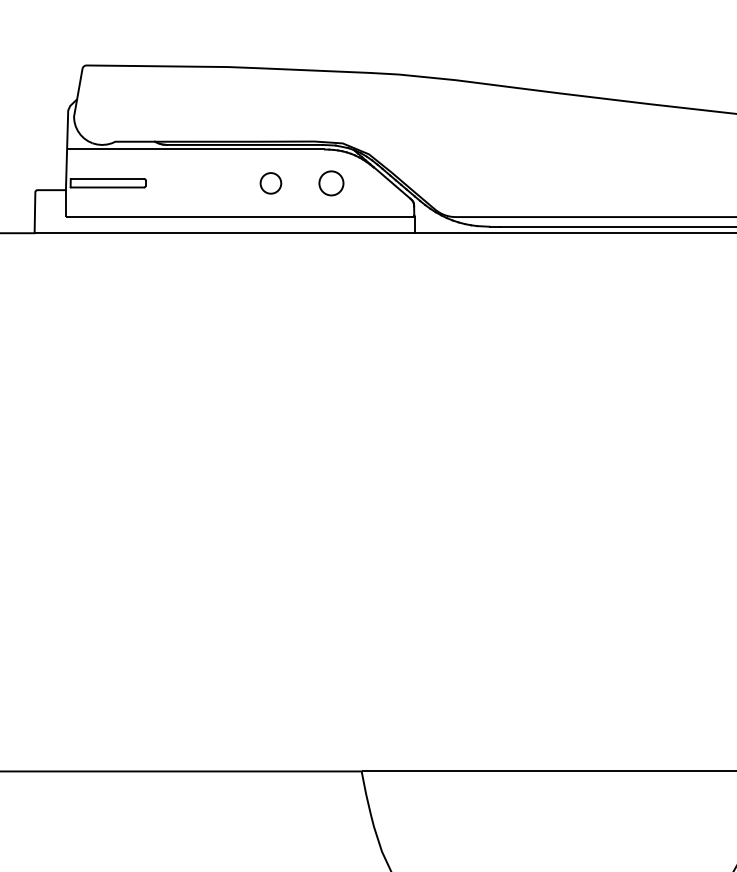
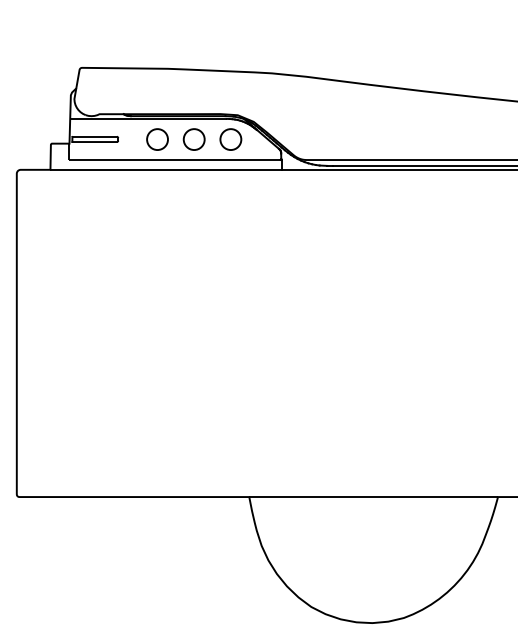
circle: (210, 183) -> (157, 139), added
circle: (269, 183) -> (193, 139), size x1.67
circle: (330, 183) -> (230, 139), size x1.43

